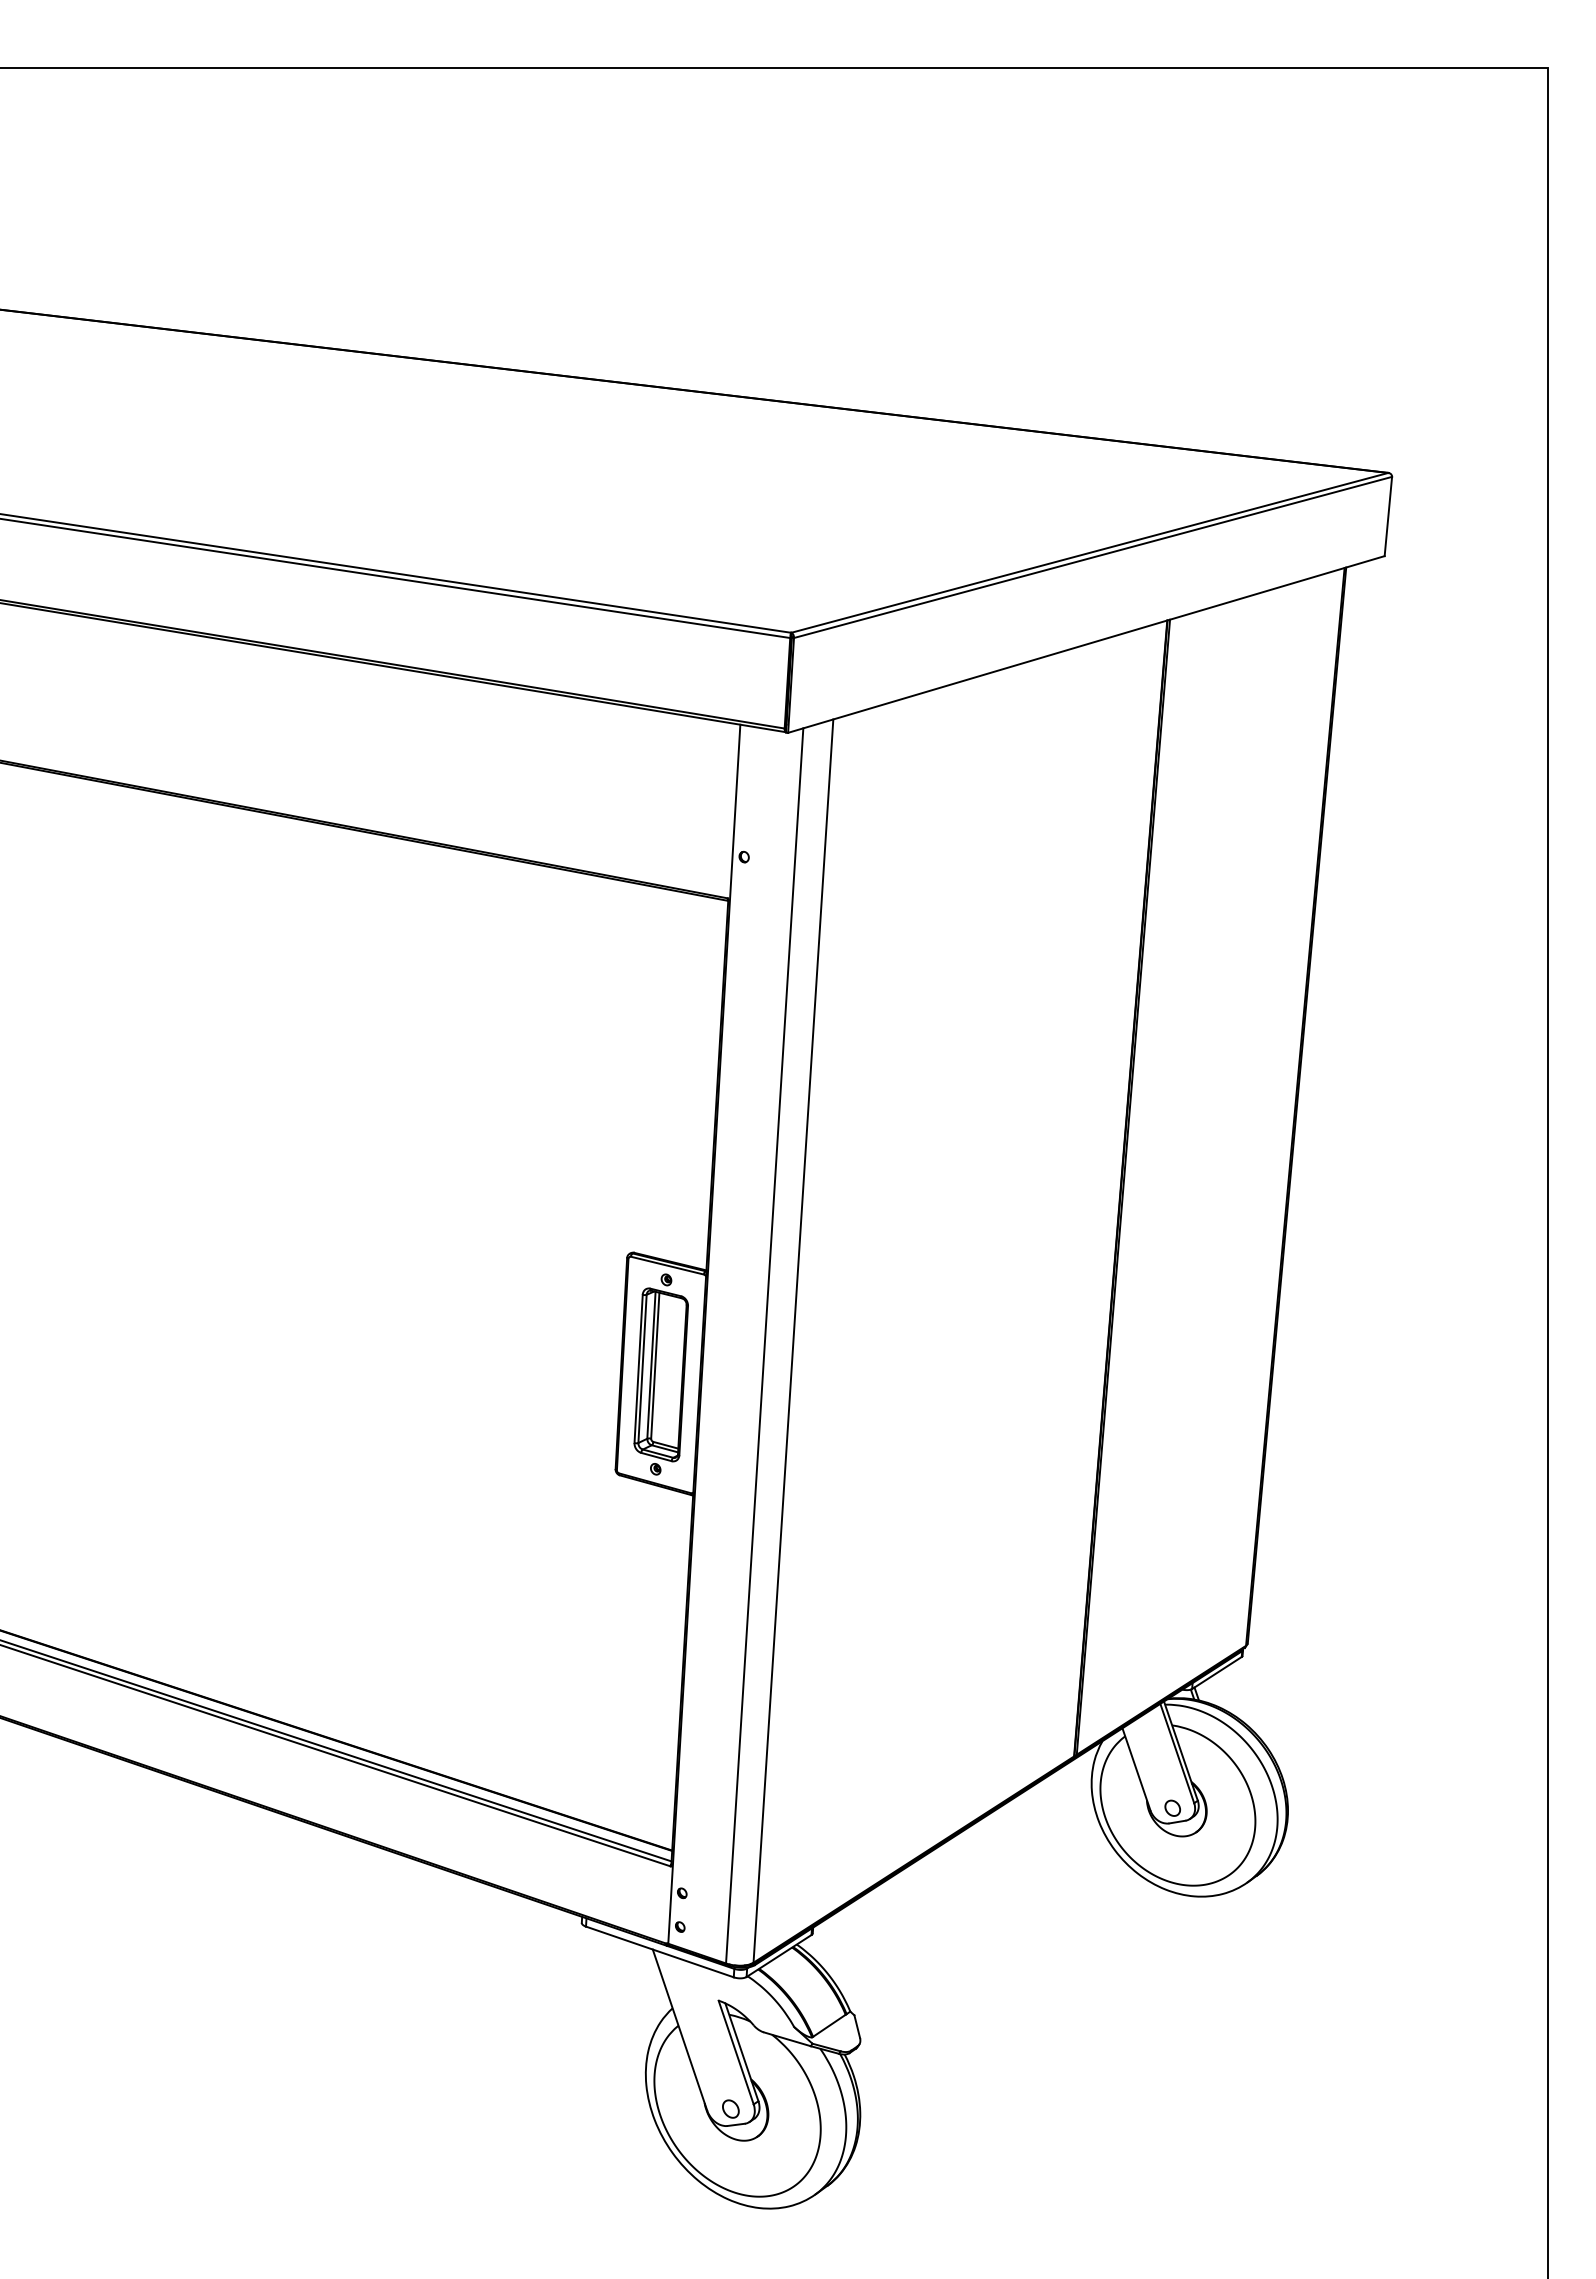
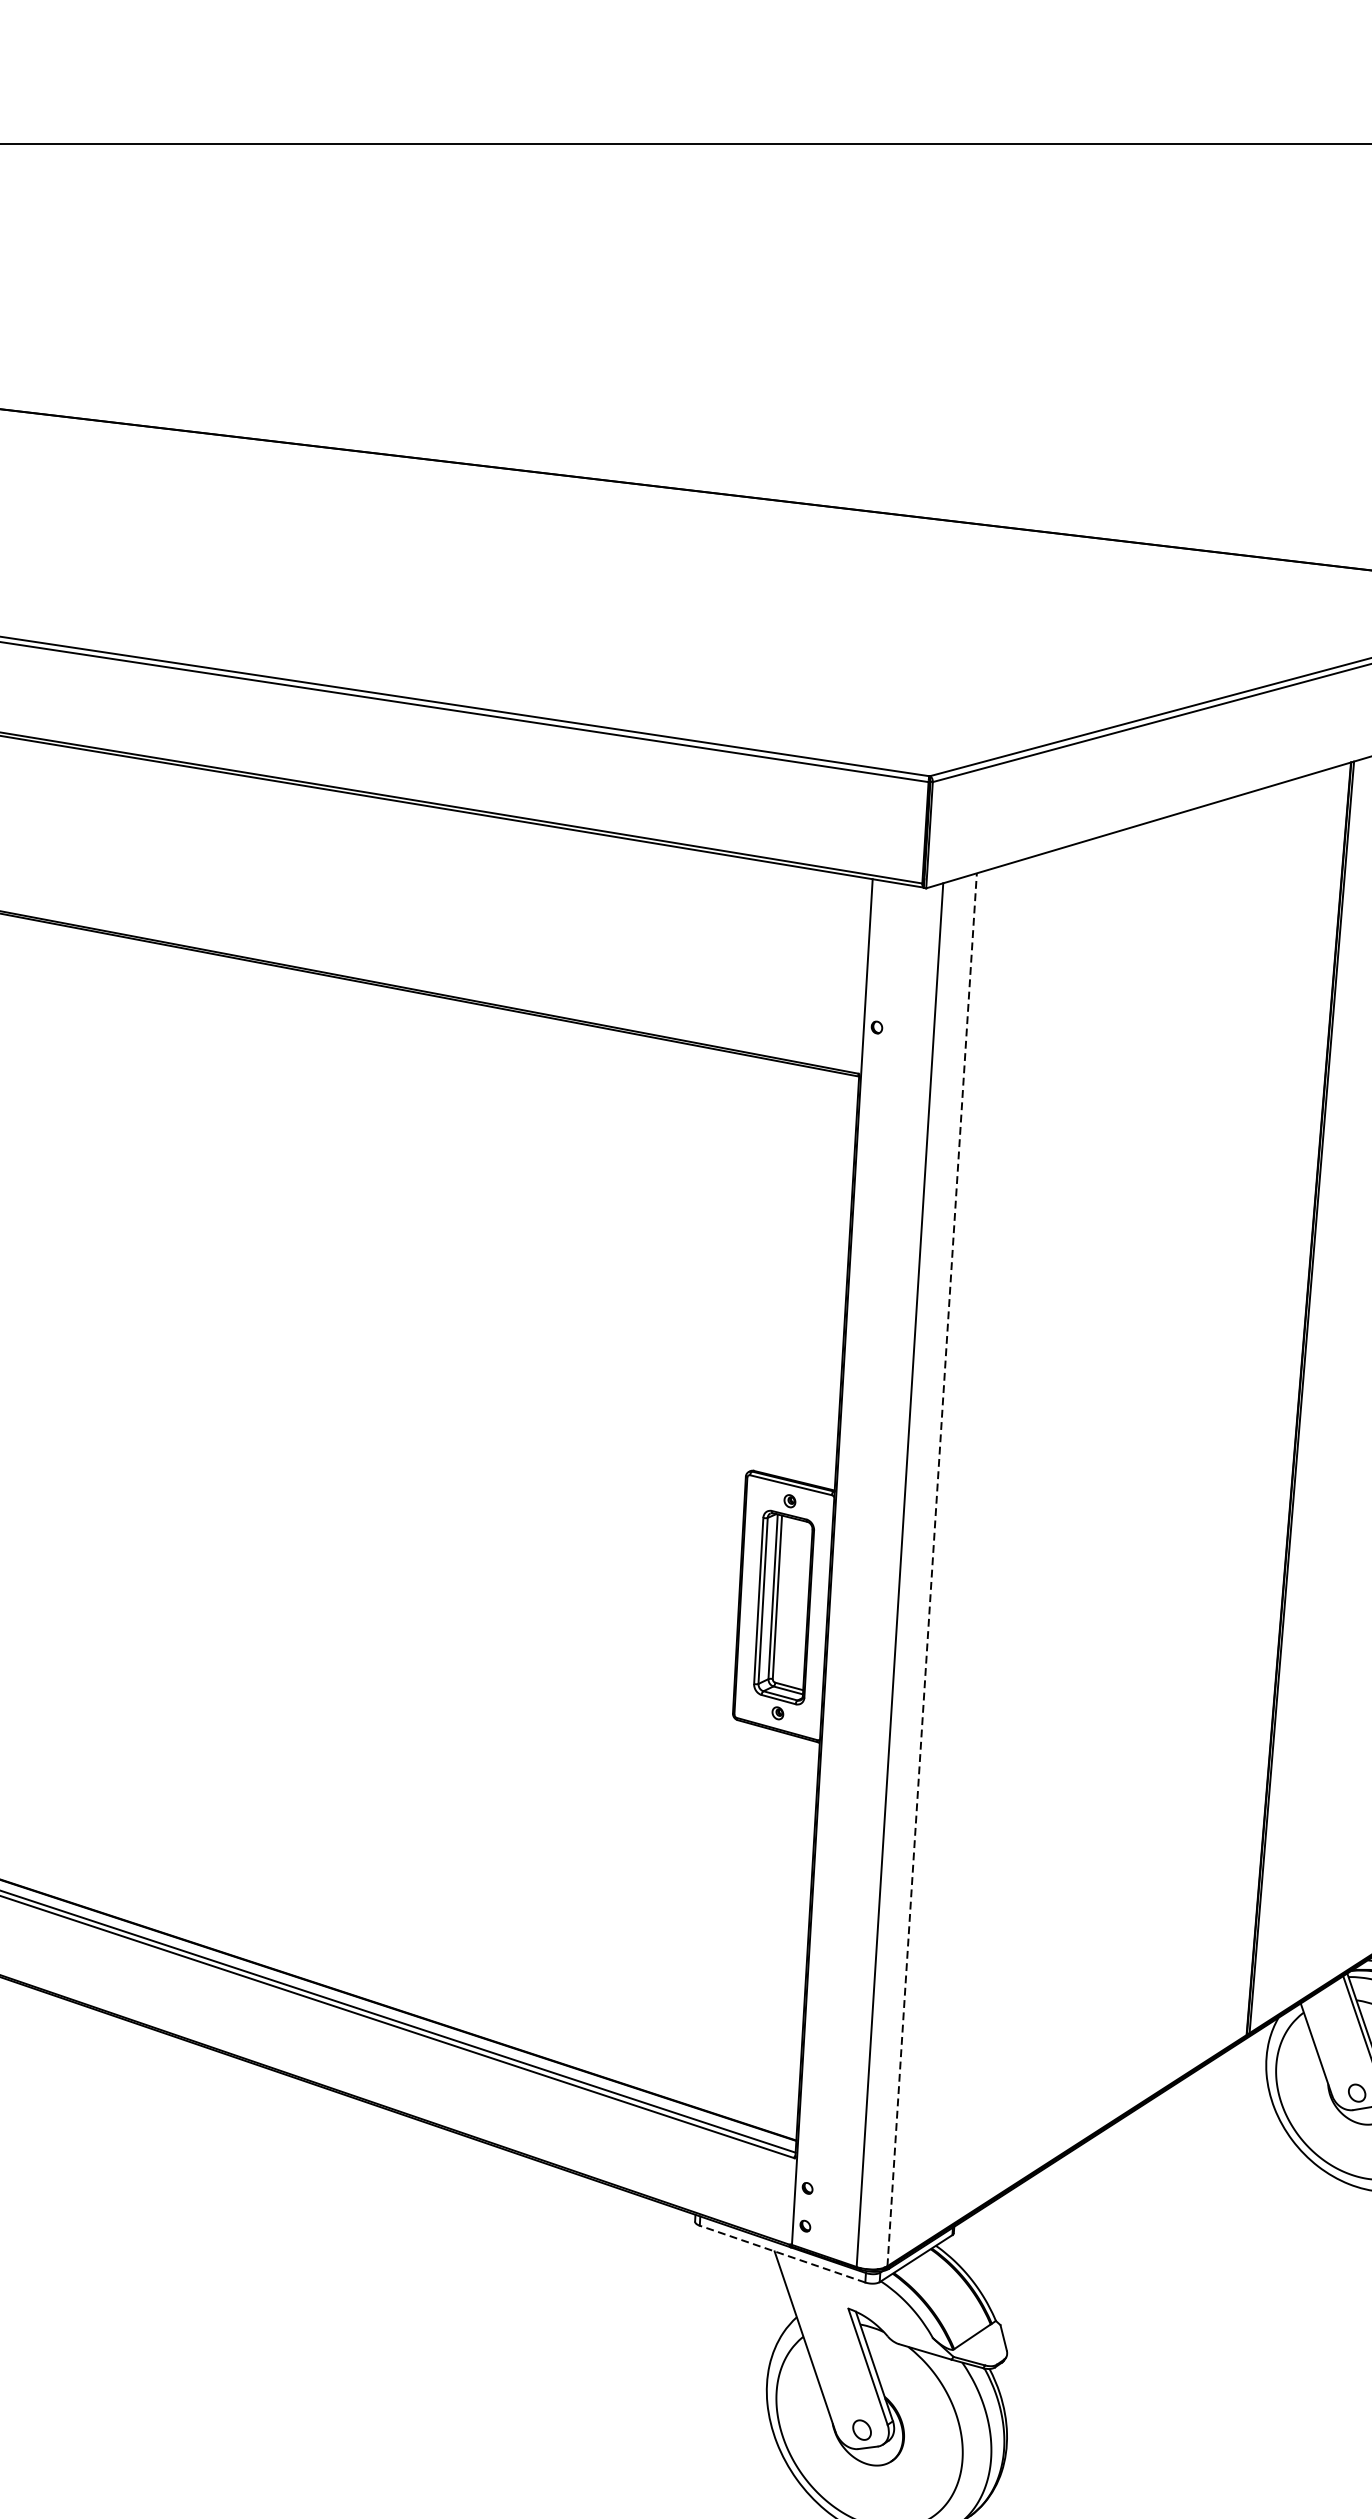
line: (793, 1341) -> (932, 1570), solid -> dashed
line: (659, 1951) -> (782, 2253), solid -> dashed

